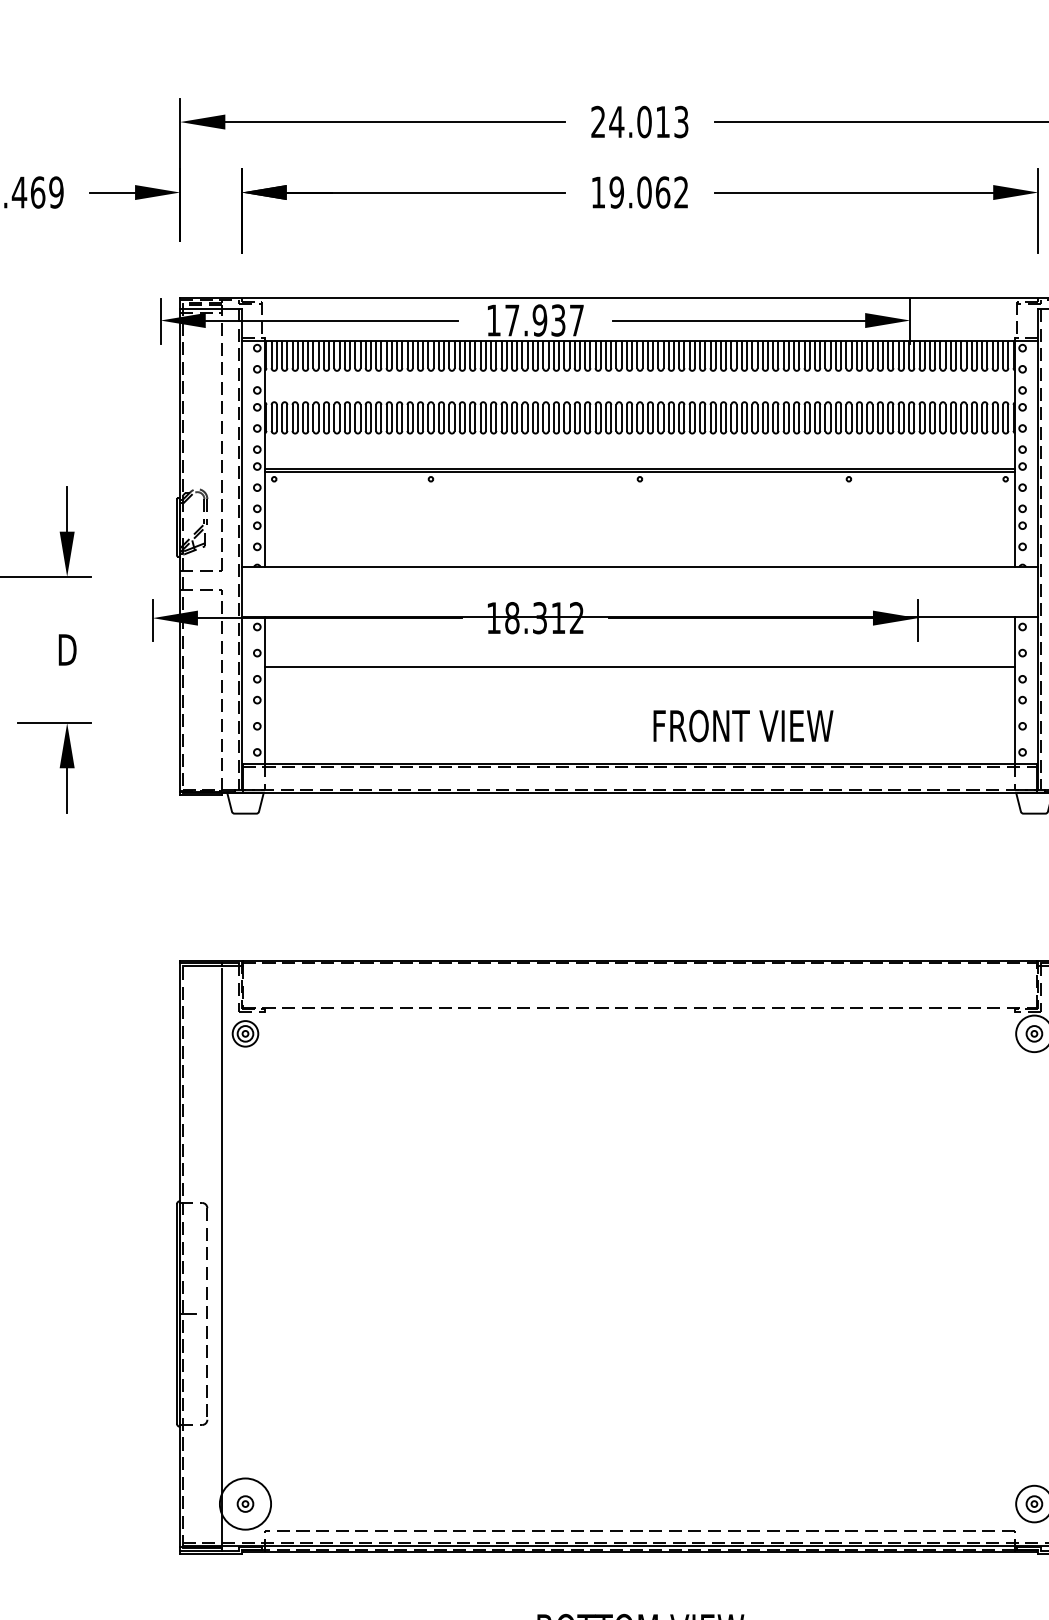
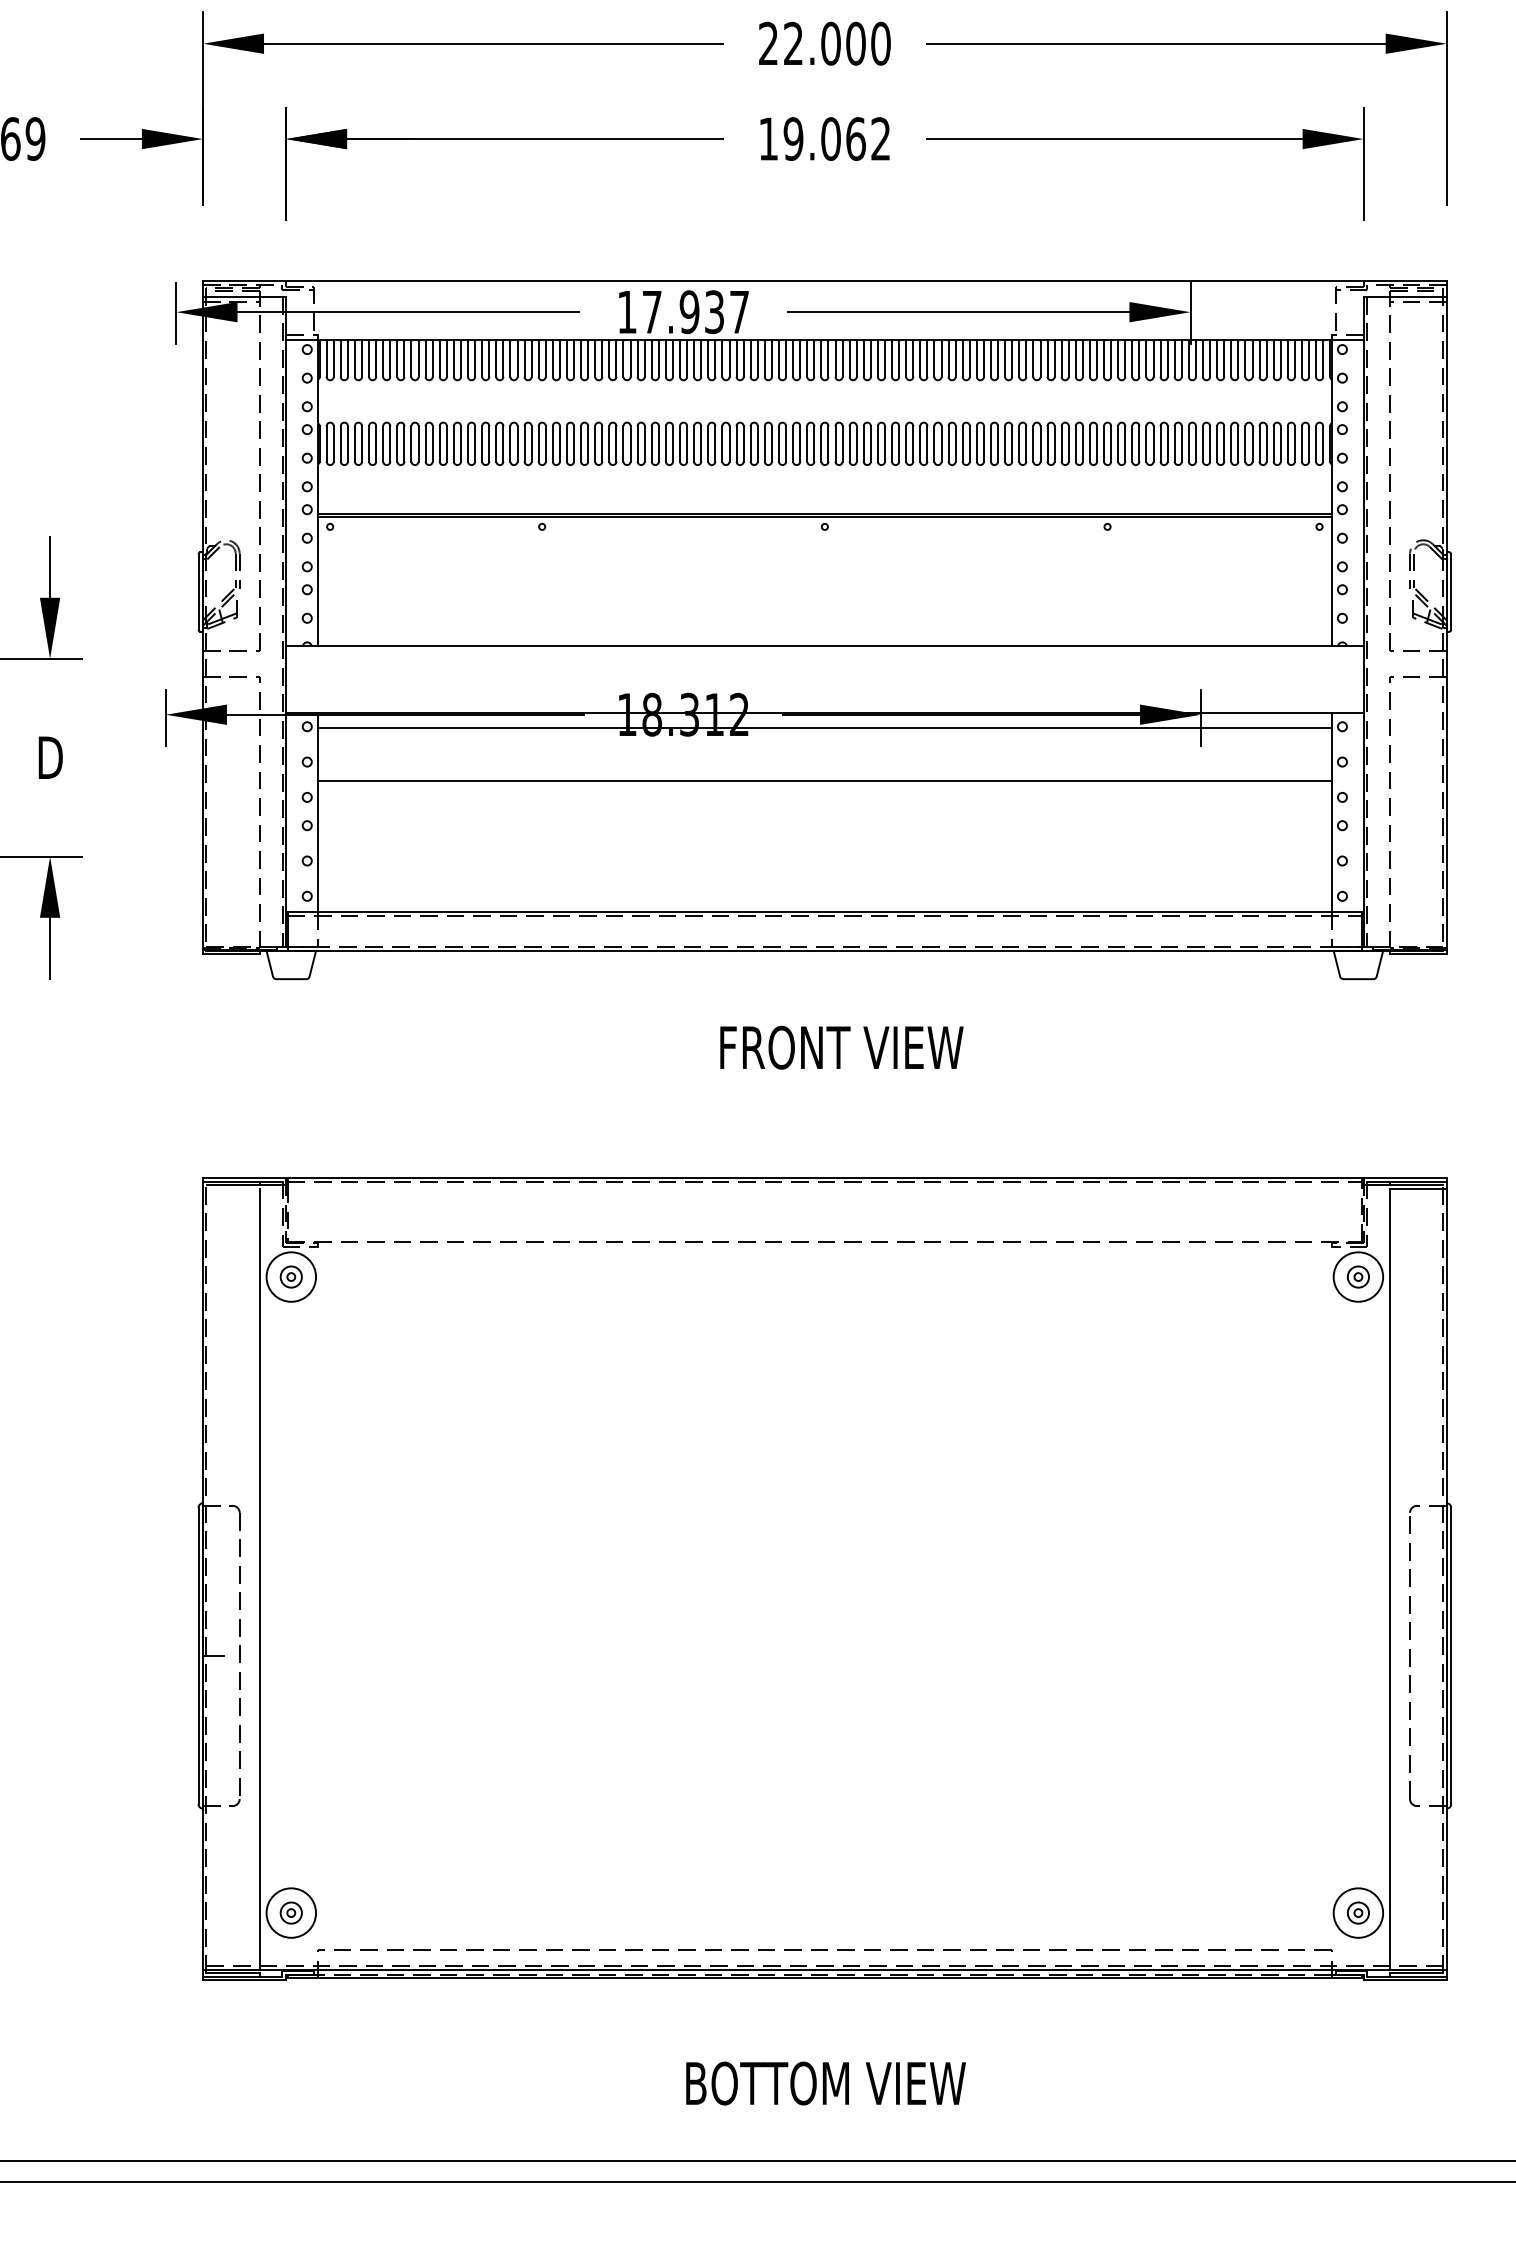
text: (648, 121) -> (836, 43), 24.013 -> 22.000
line: (639, 628) -> (824, 728), added
text: (743, 725) -> (841, 1047), moved
circle: (245, 1033) -> (291, 1276), size x1.43
circle: (245, 1503) -> (291, 1912), size x0.71

